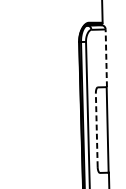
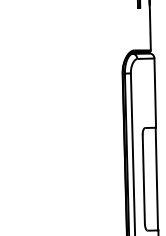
line: (106, 58) -> (155, 93), dashed -> solid
line: (96, 129) -> (143, 178), dashed -> solid

